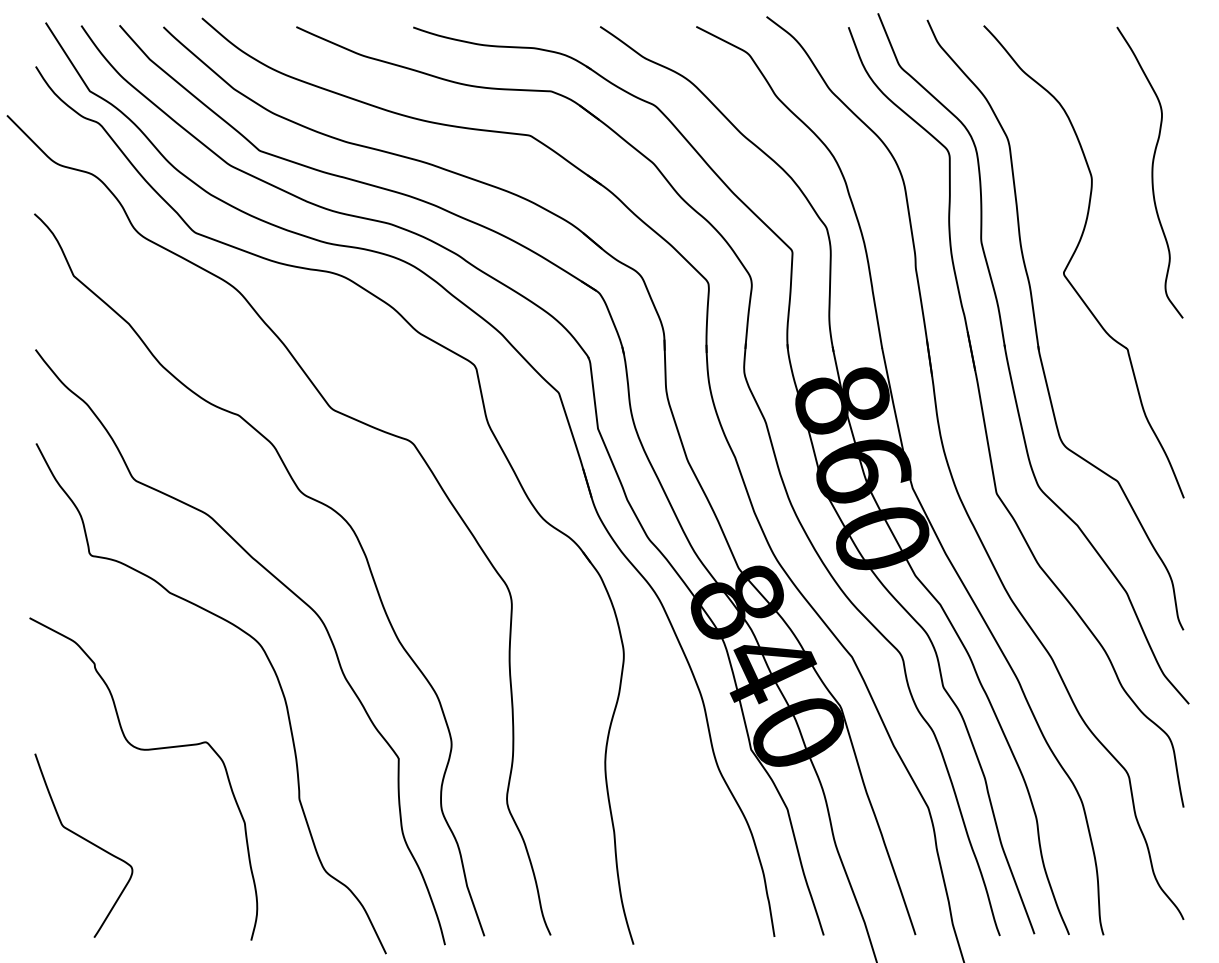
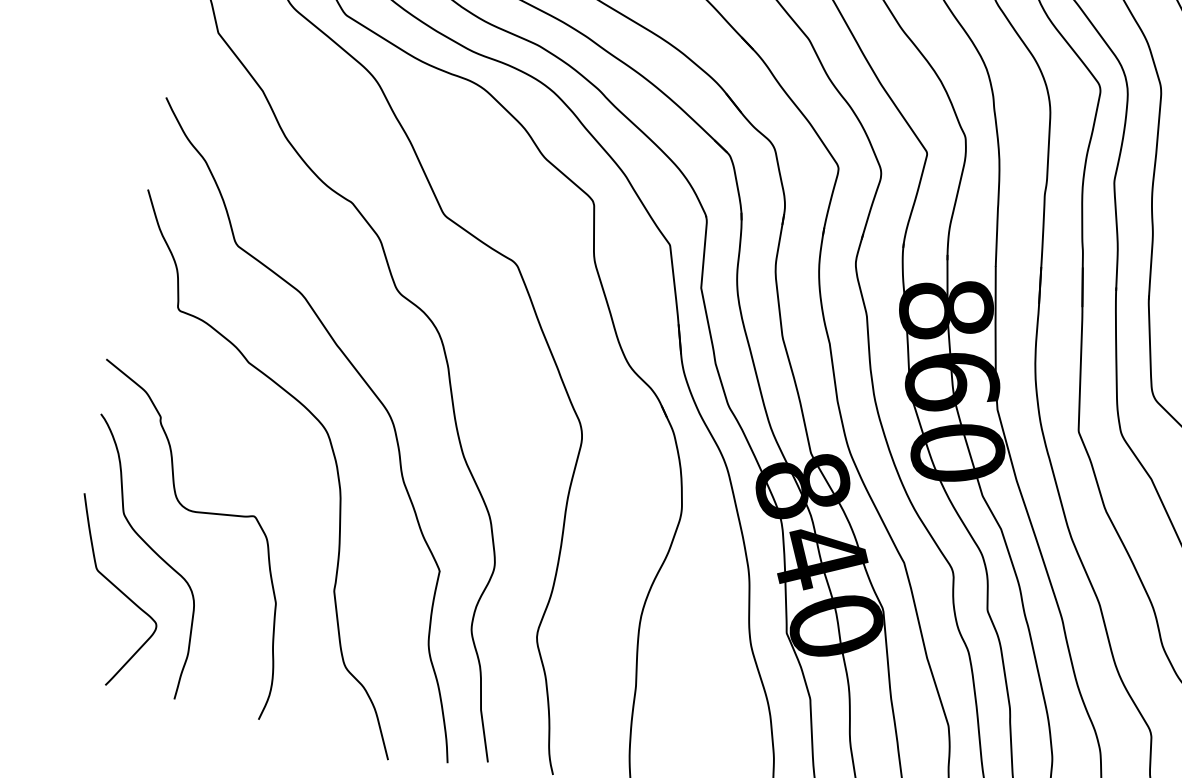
curve: (109, 794) -> (149, 548), added

